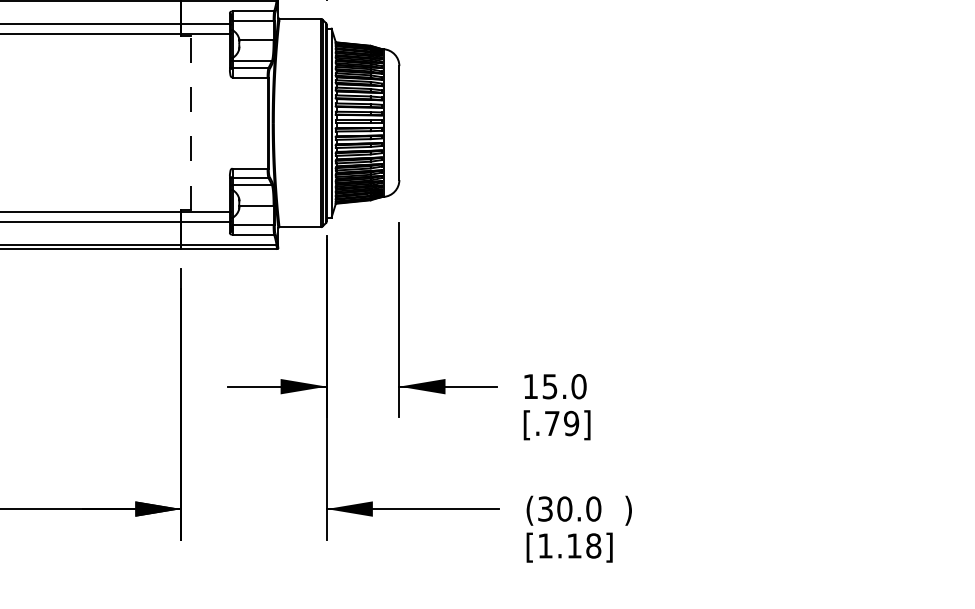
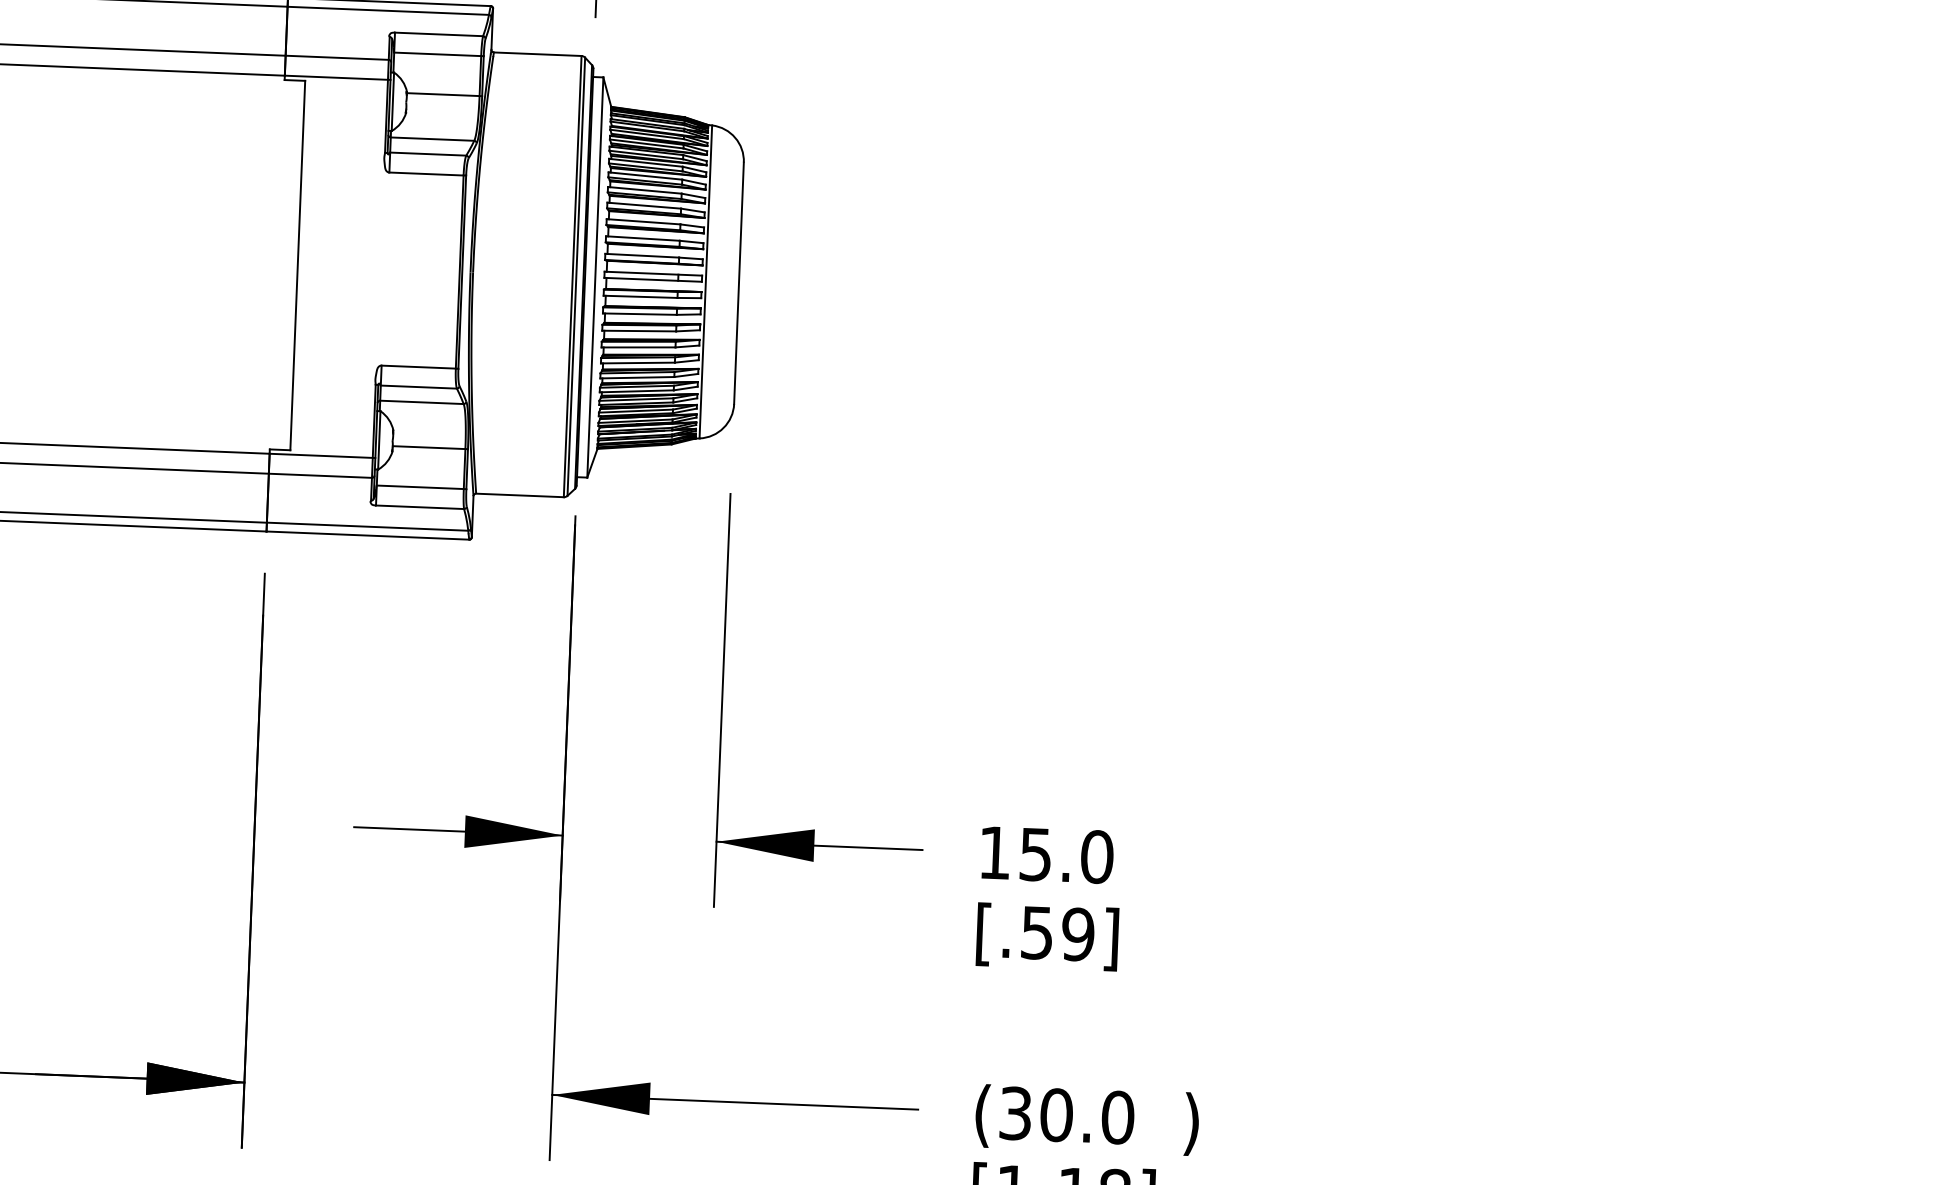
line: (191, 122) -> (298, 264), dashed -> solid
text: (552, 423) -> (1037, 932), [.79] -> [.59]

